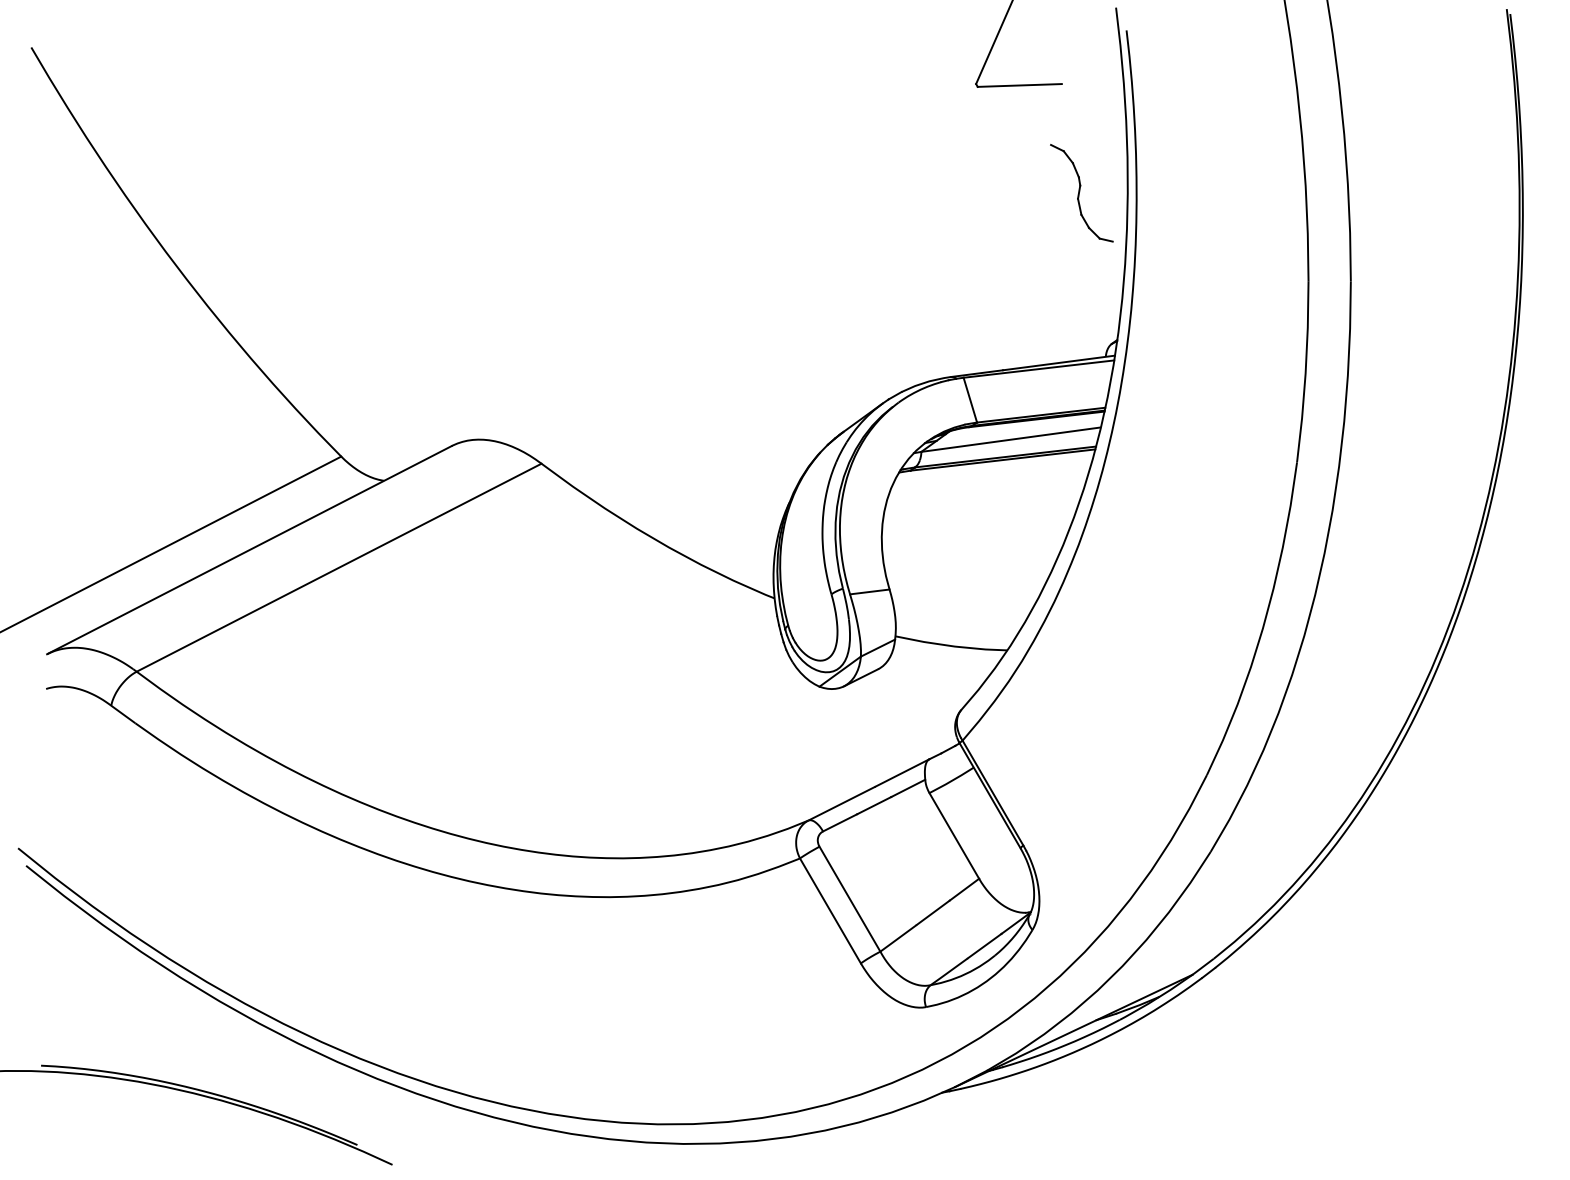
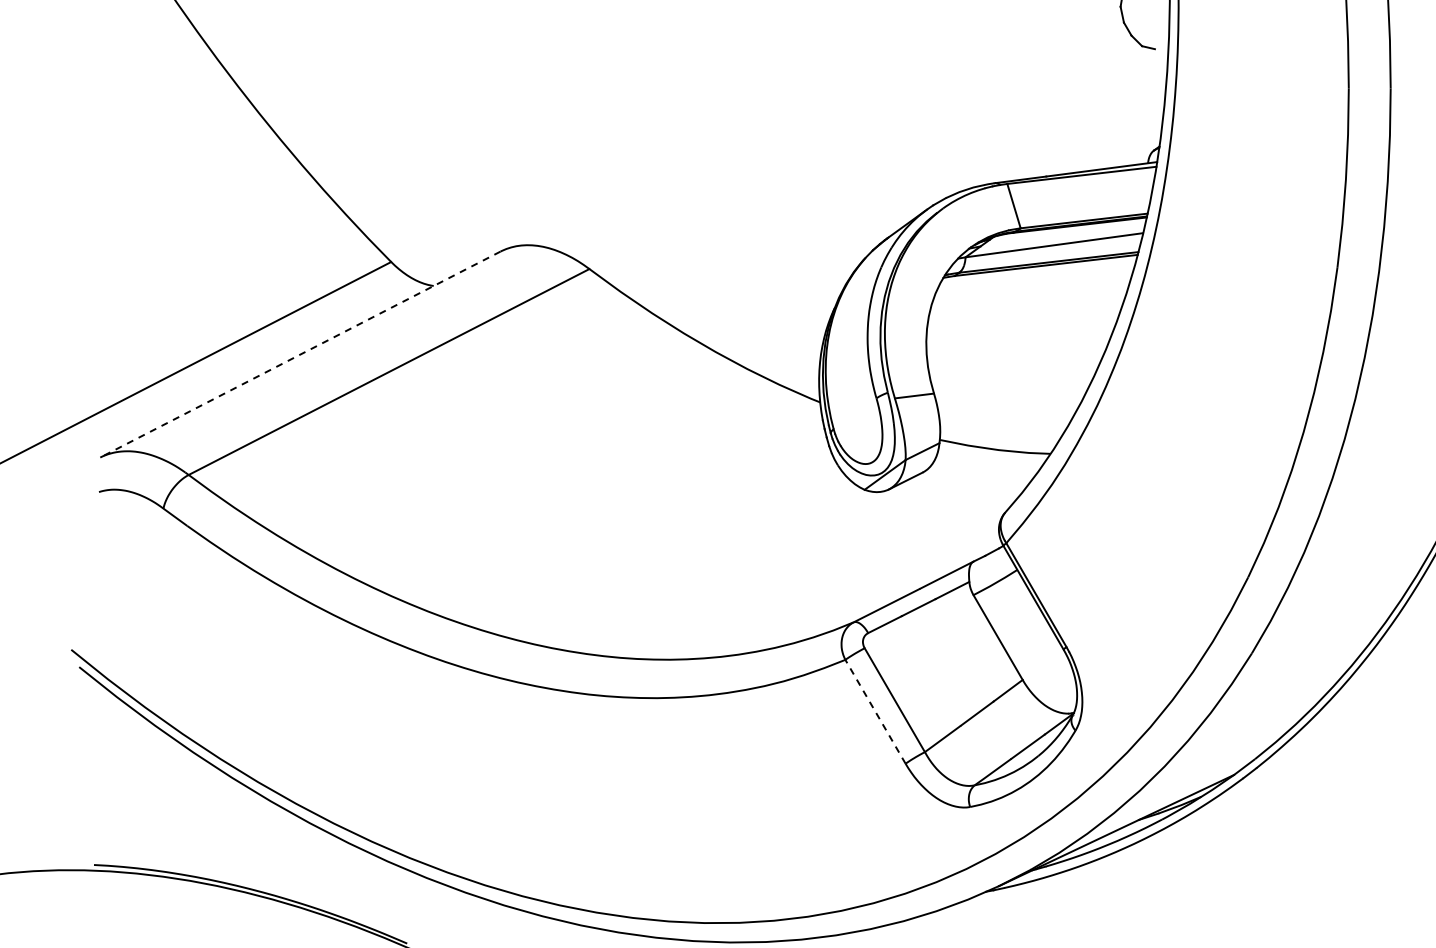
line: (249, 550) -> (300, 354), solid -> dashed
line: (830, 910) -> (875, 711), solid -> dashed

